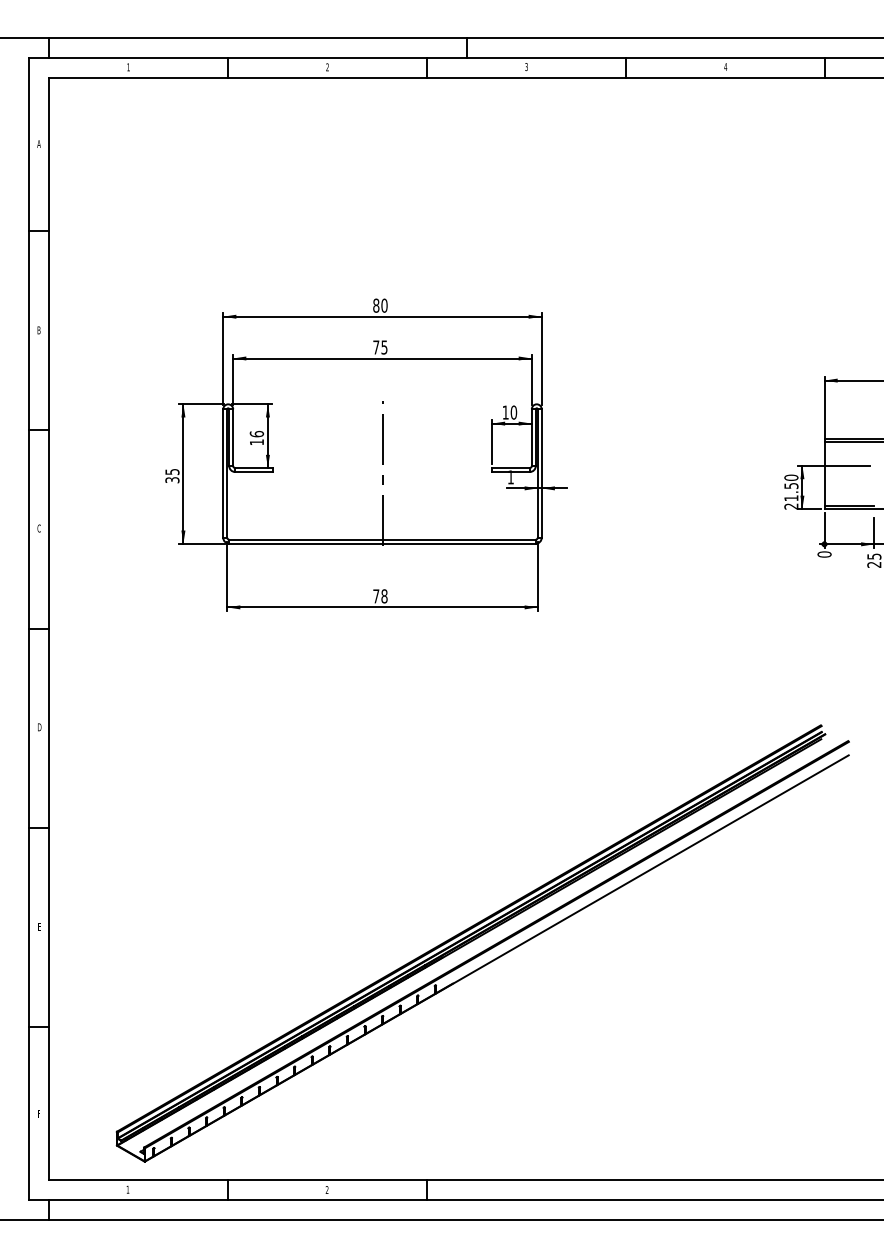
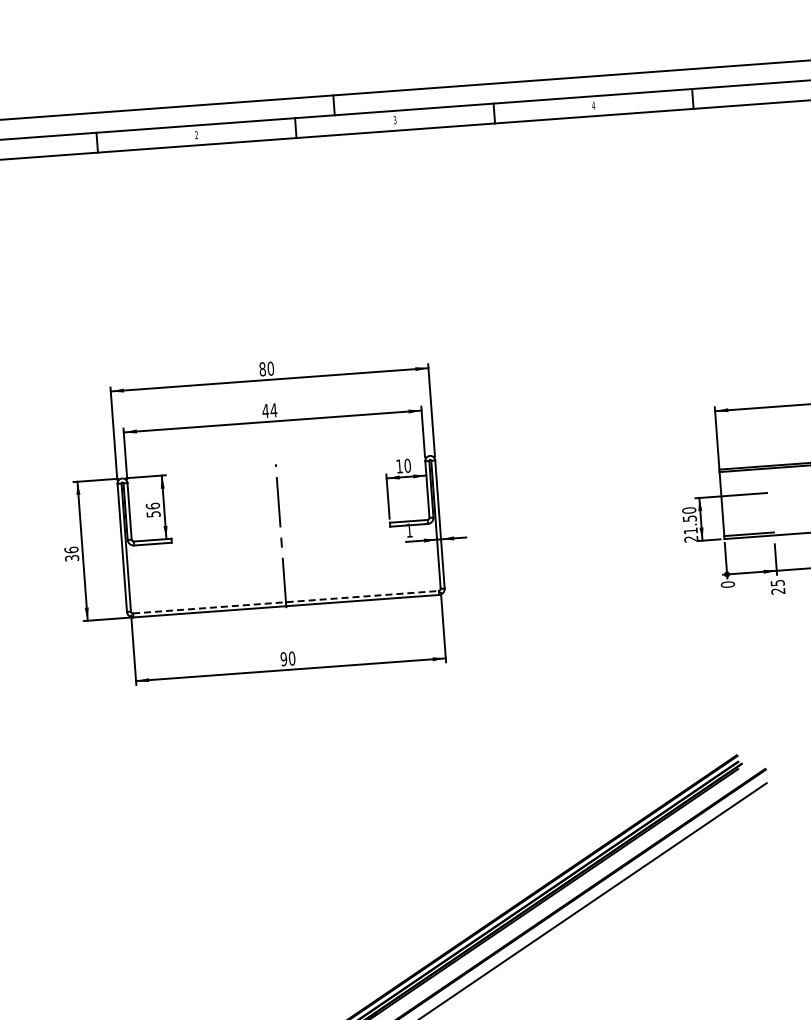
text: (379, 347) -> (268, 410), 75 -> 44
text: (257, 442) -> (154, 514), 16 -> 56
text: (172, 471) -> (71, 549), 35 -> 36
line: (383, 539) -> (286, 601), solid -> dashed
text: (380, 596) -> (288, 659), 78 -> 90

